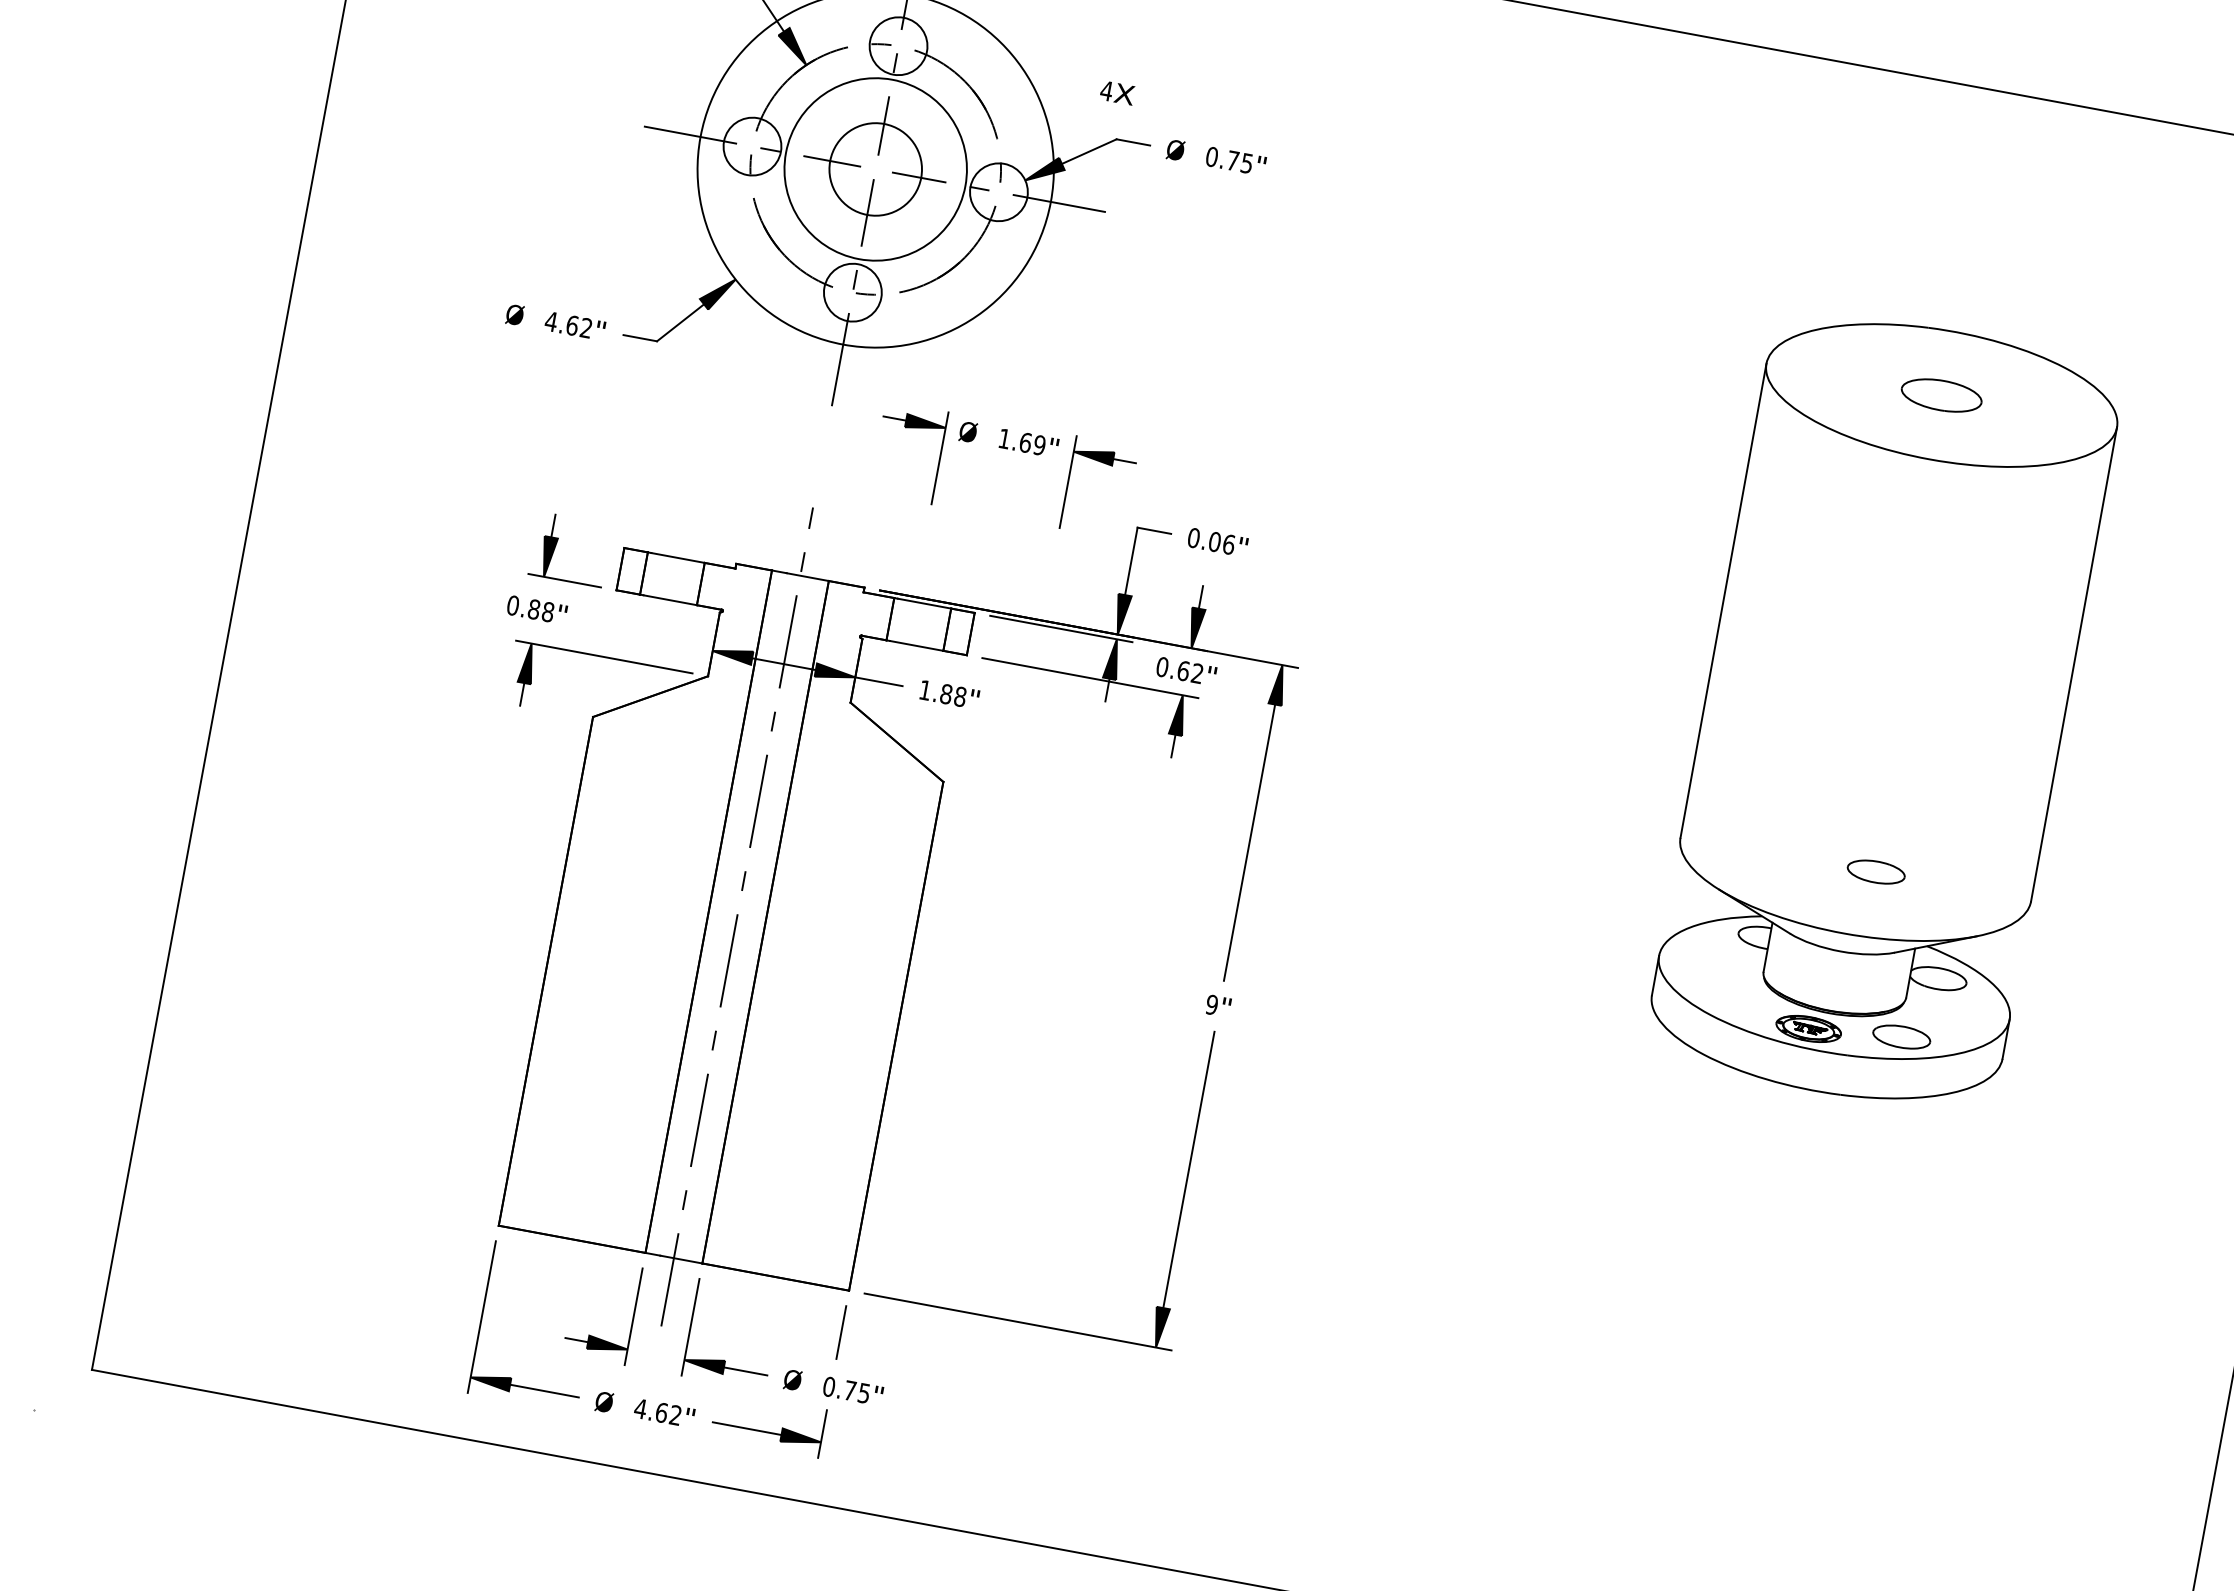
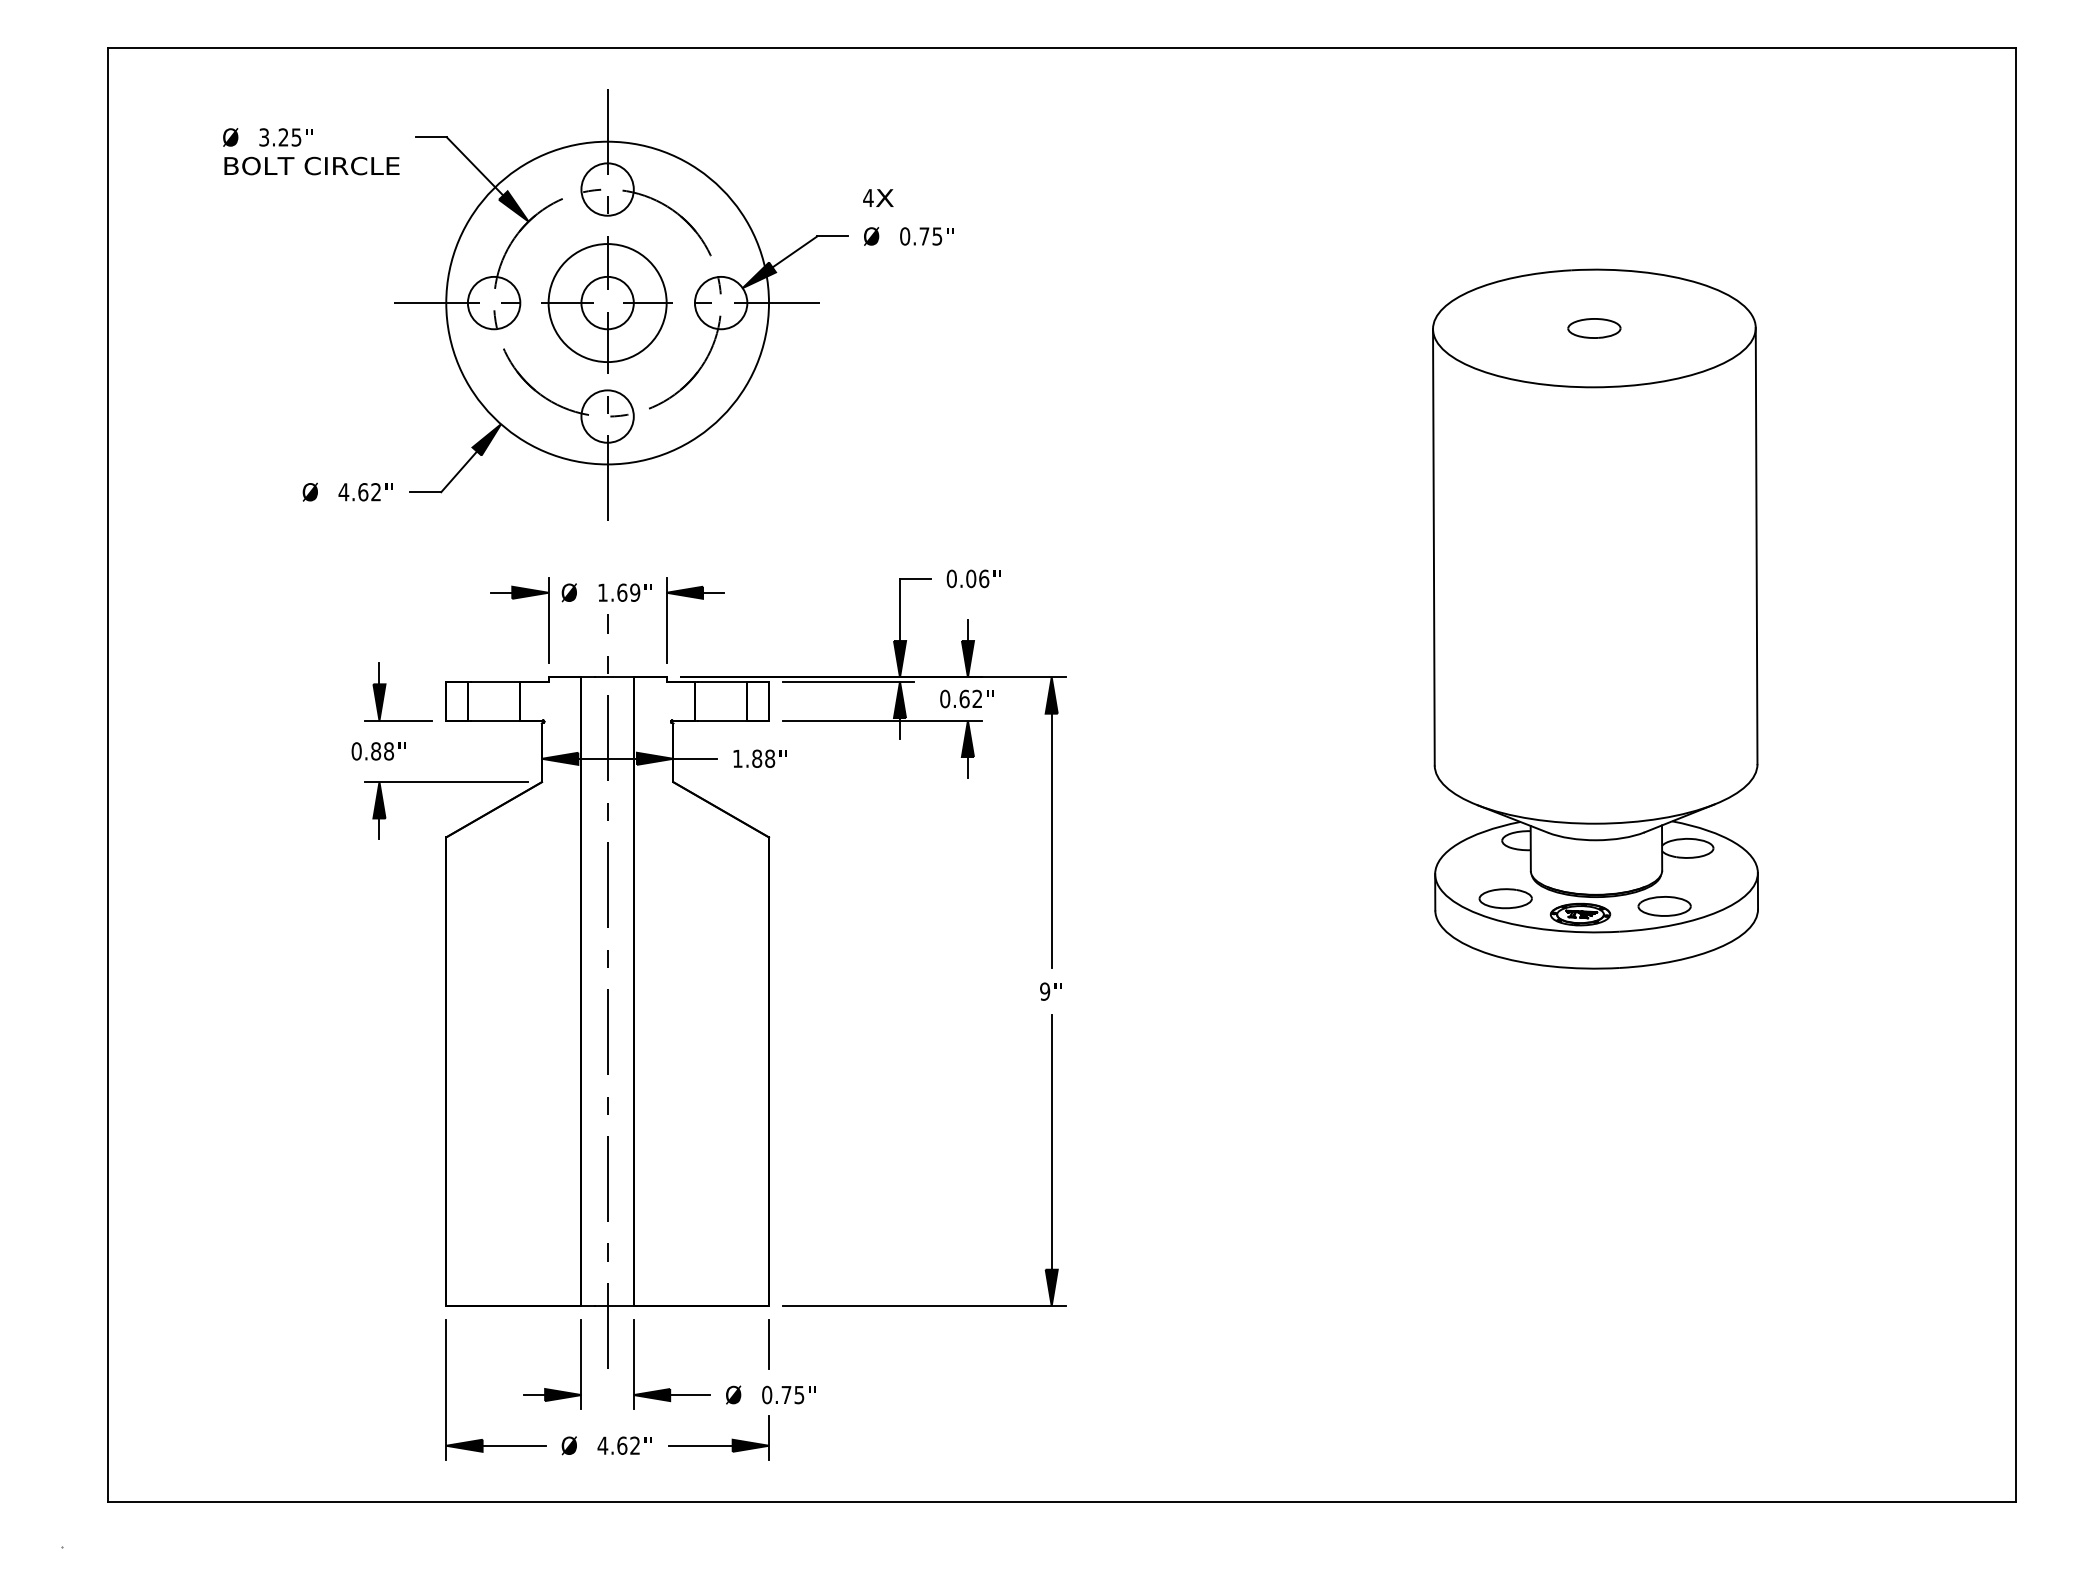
text: (1117, 92) -> (878, 197), moved
circle: (875, 168) -> (607, 302), size x0.62
circle: (875, 169) -> (607, 303), size x0.71
part: (1941, 395) -> (1594, 328), size x0.71
part: (1007, 449) -> (607, 601), moved
part: (1876, 871) -> (1505, 898), moved

